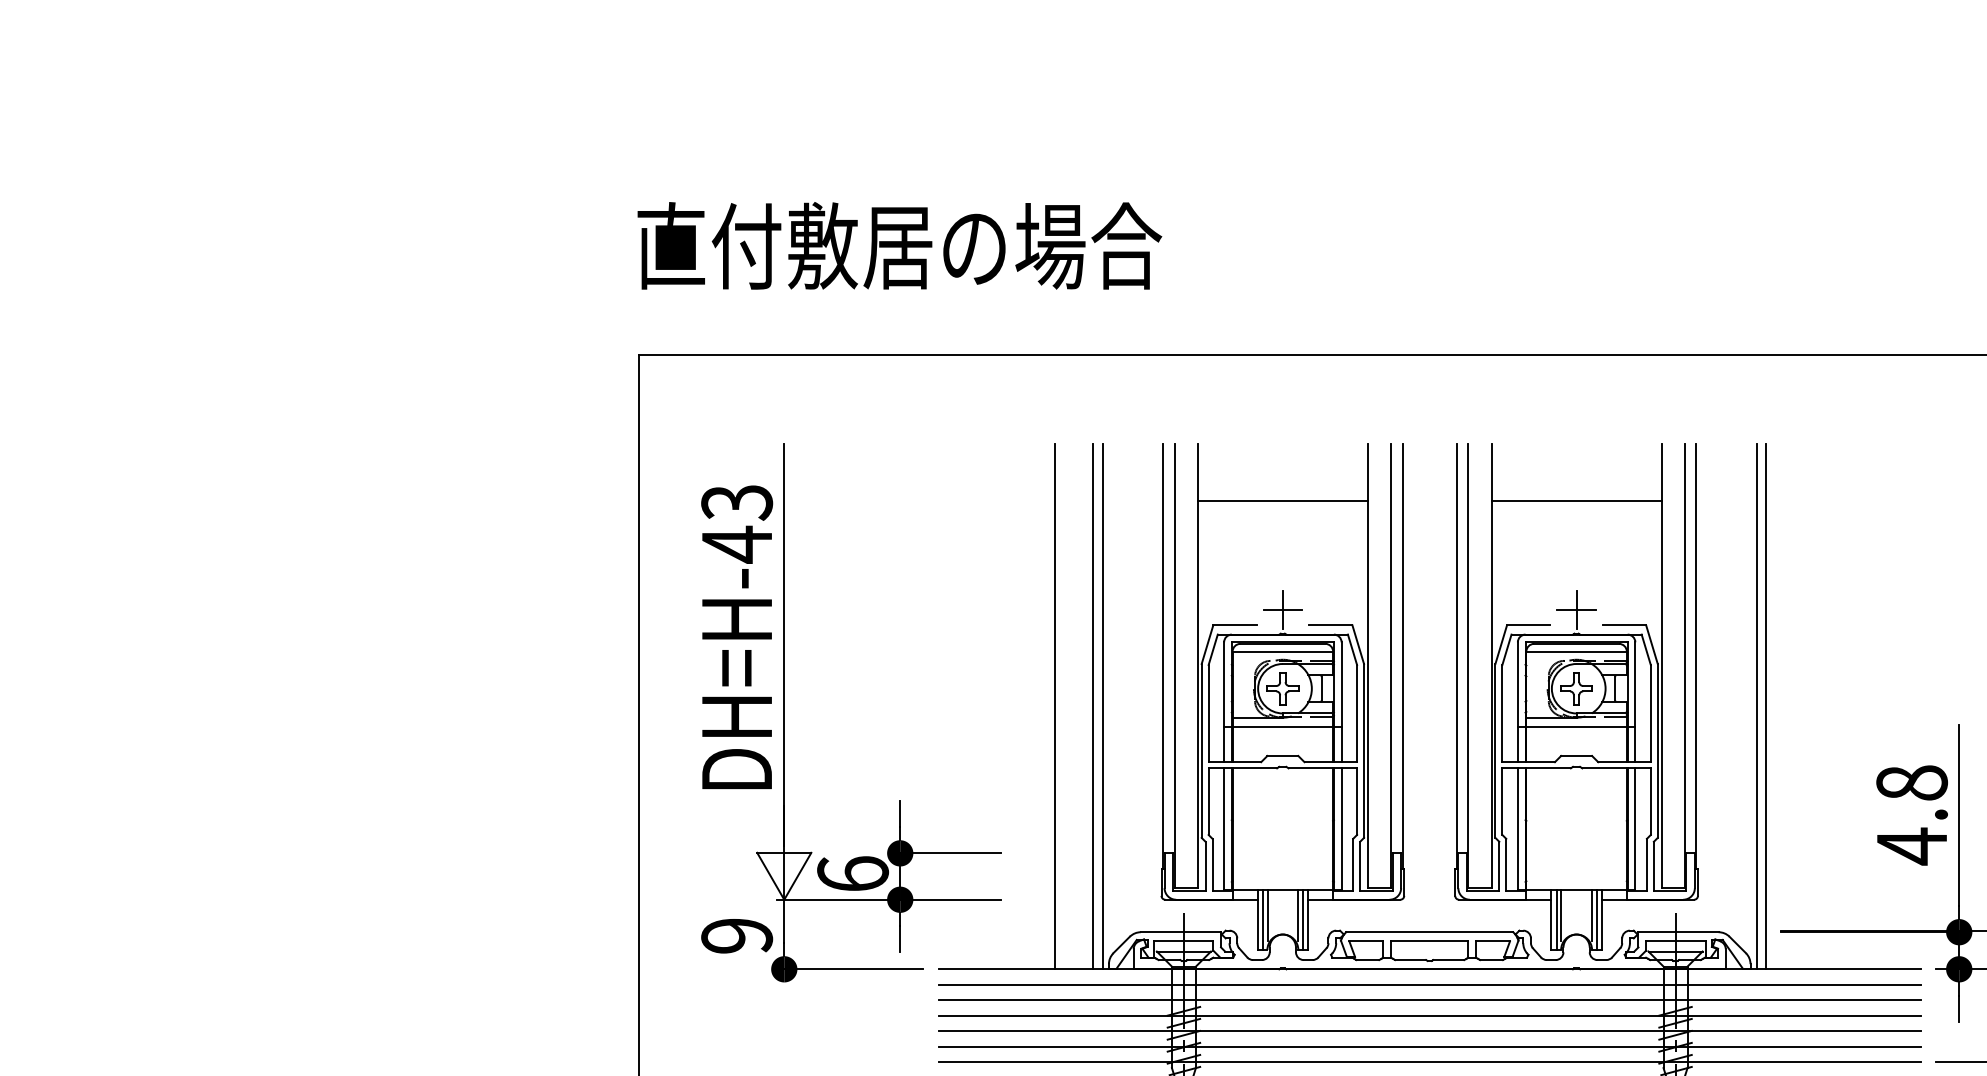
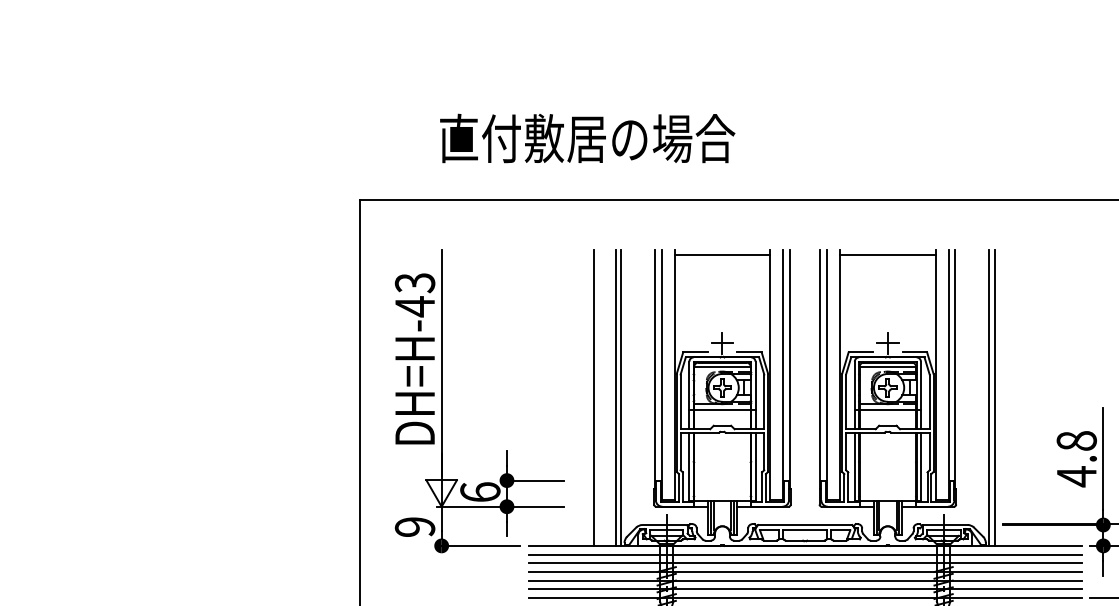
text: (899, 245) -> (587, 138), moved
line: (1282, 501) -> (722, 255), moved
line: (1575, 501) -> (887, 255), moved

